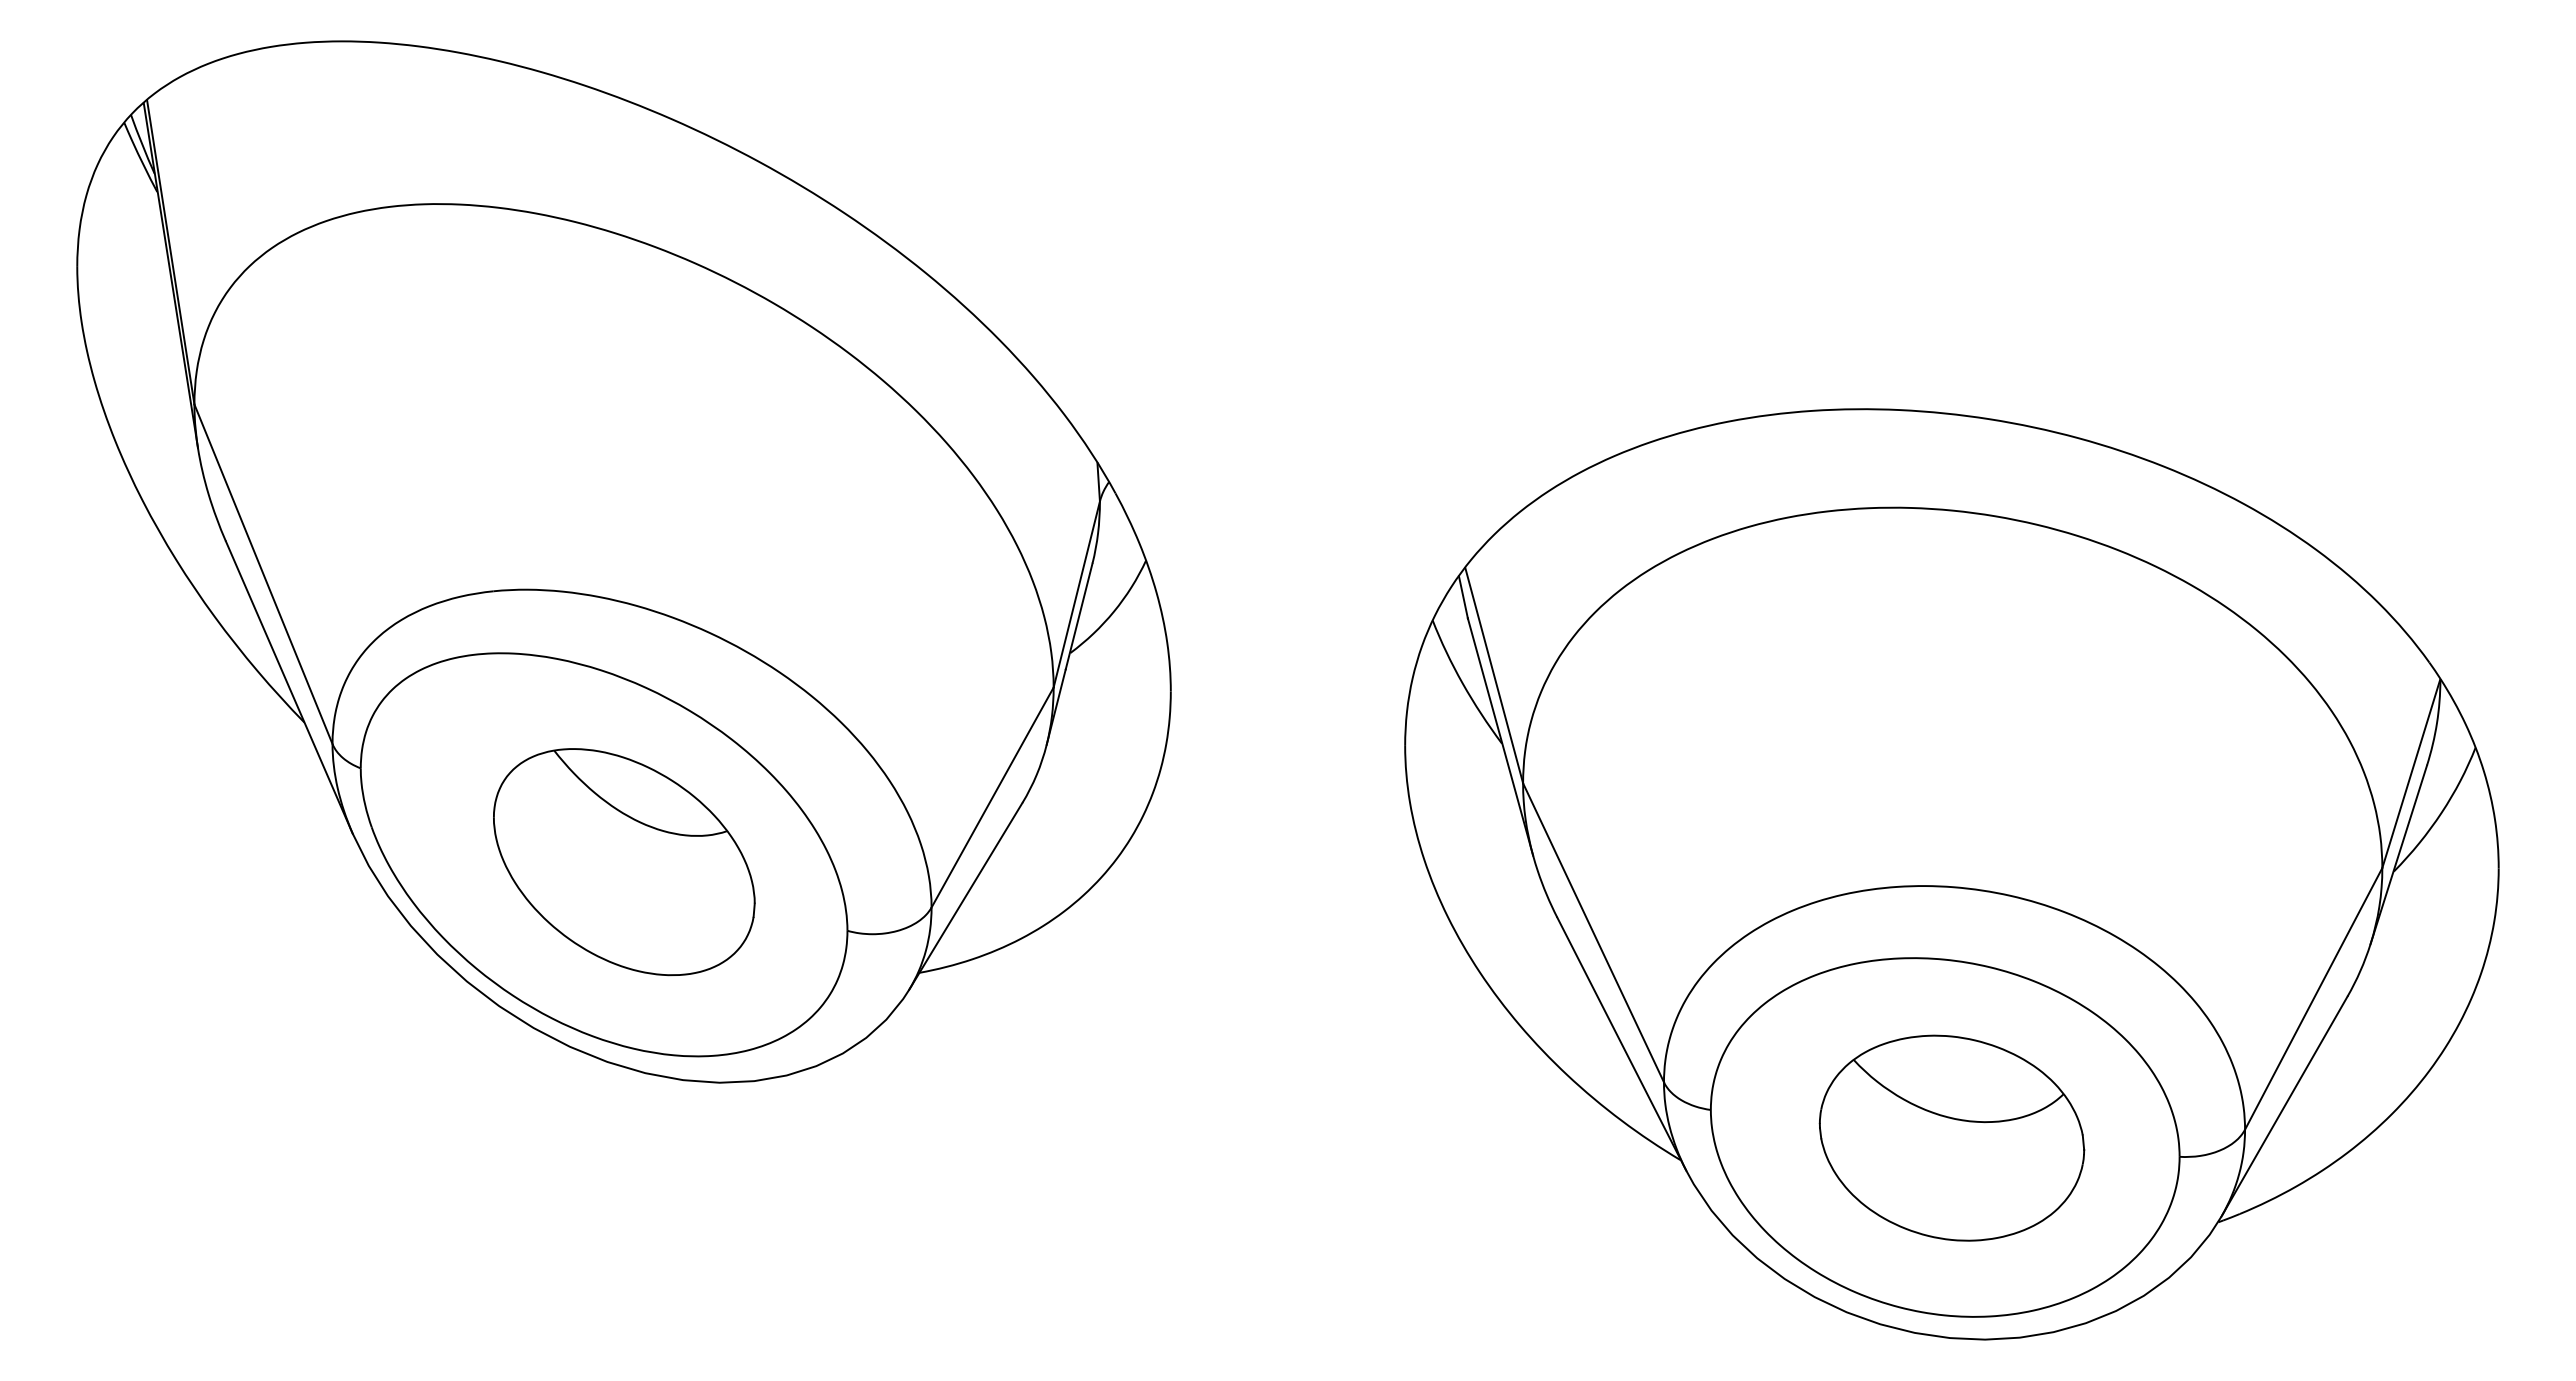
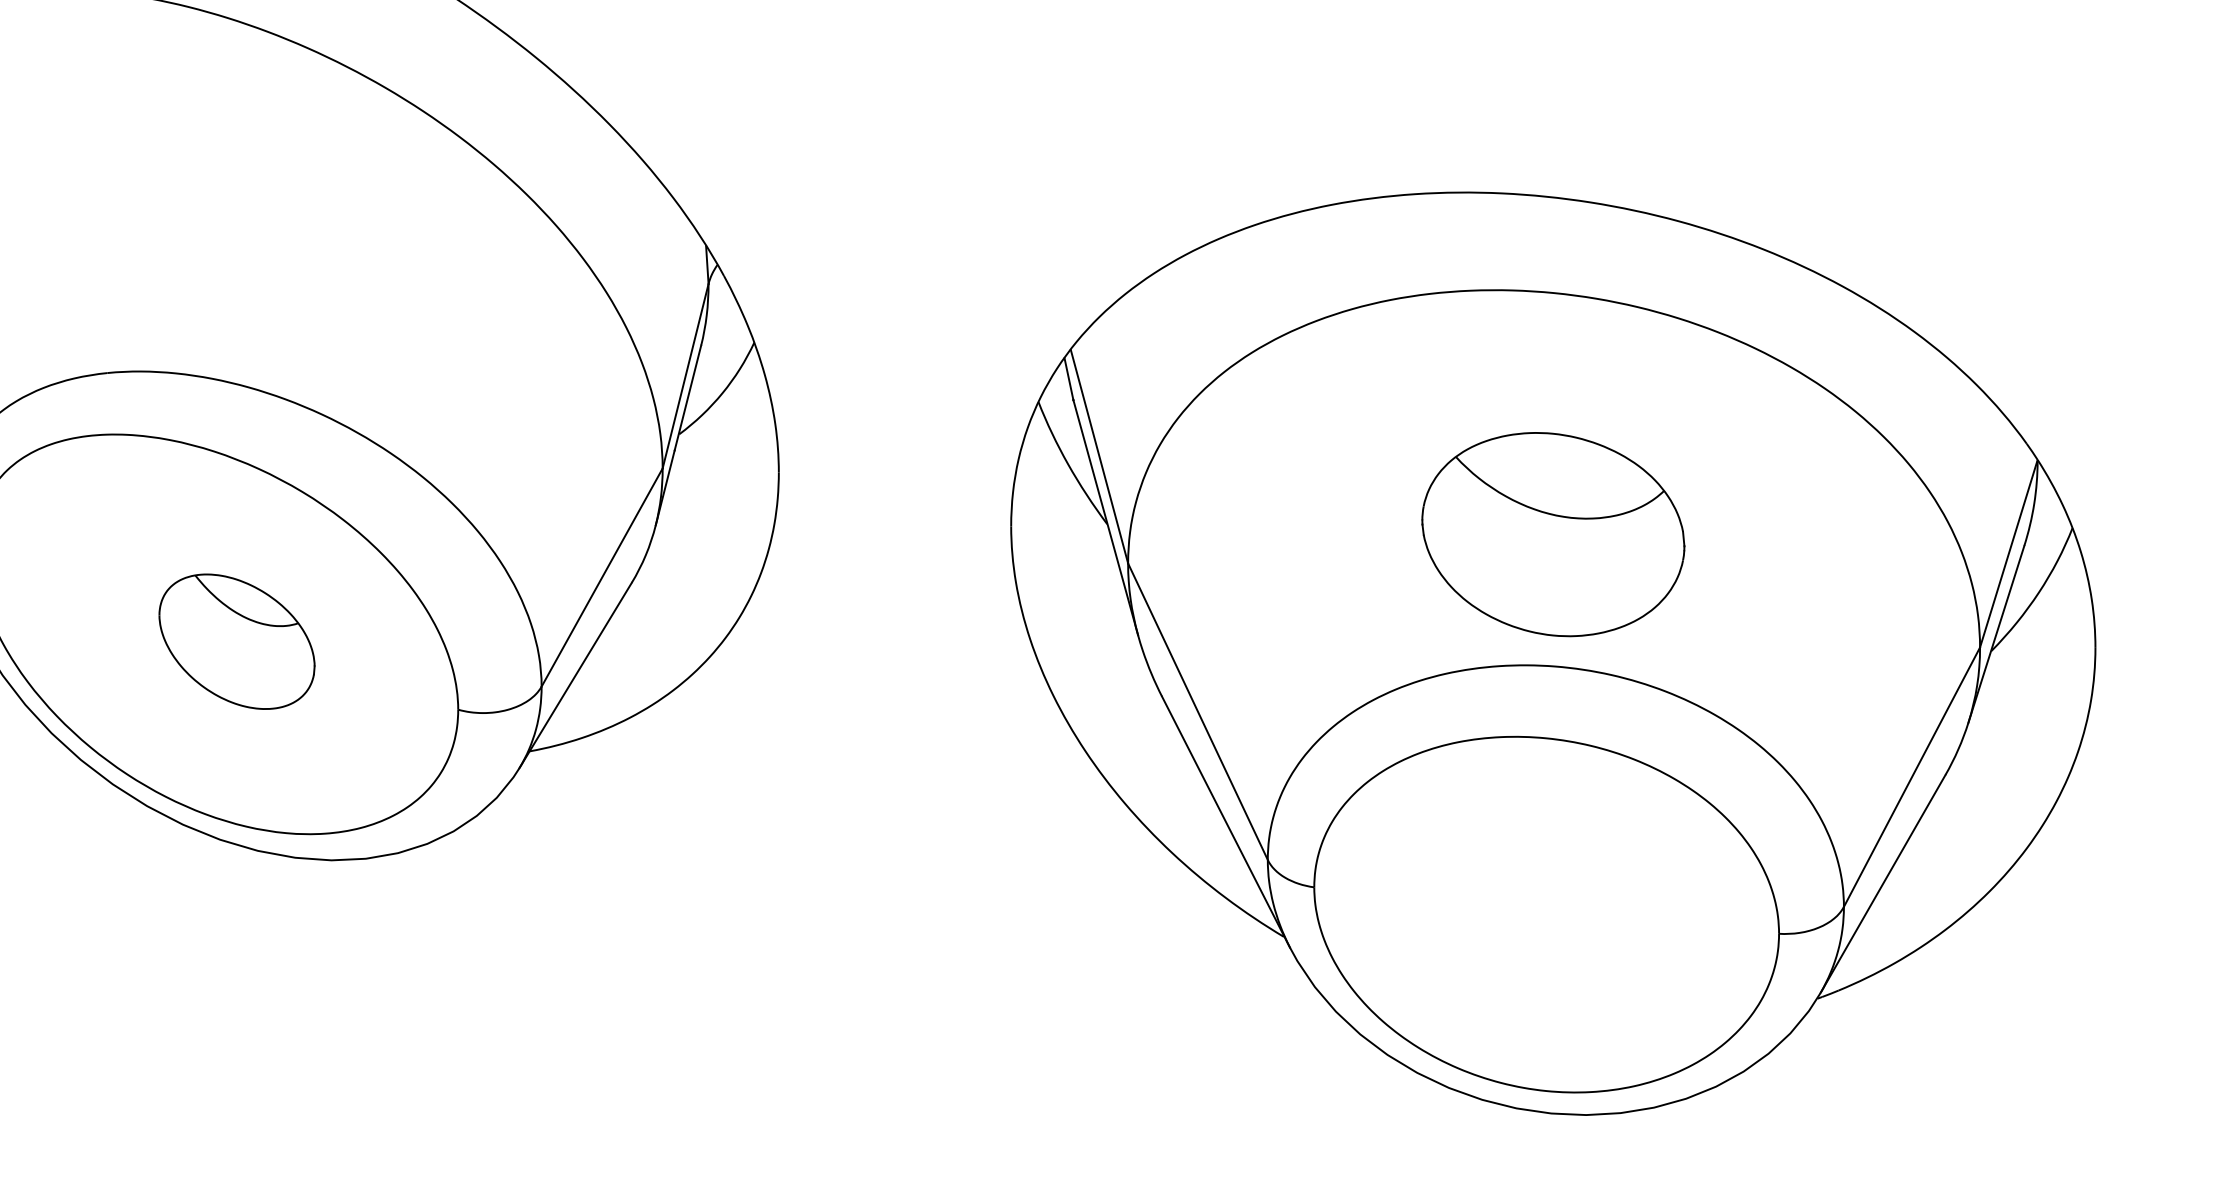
part: (624, 862) -> (237, 641), size x0.6
part: (1951, 1137) -> (1552, 533), moved

